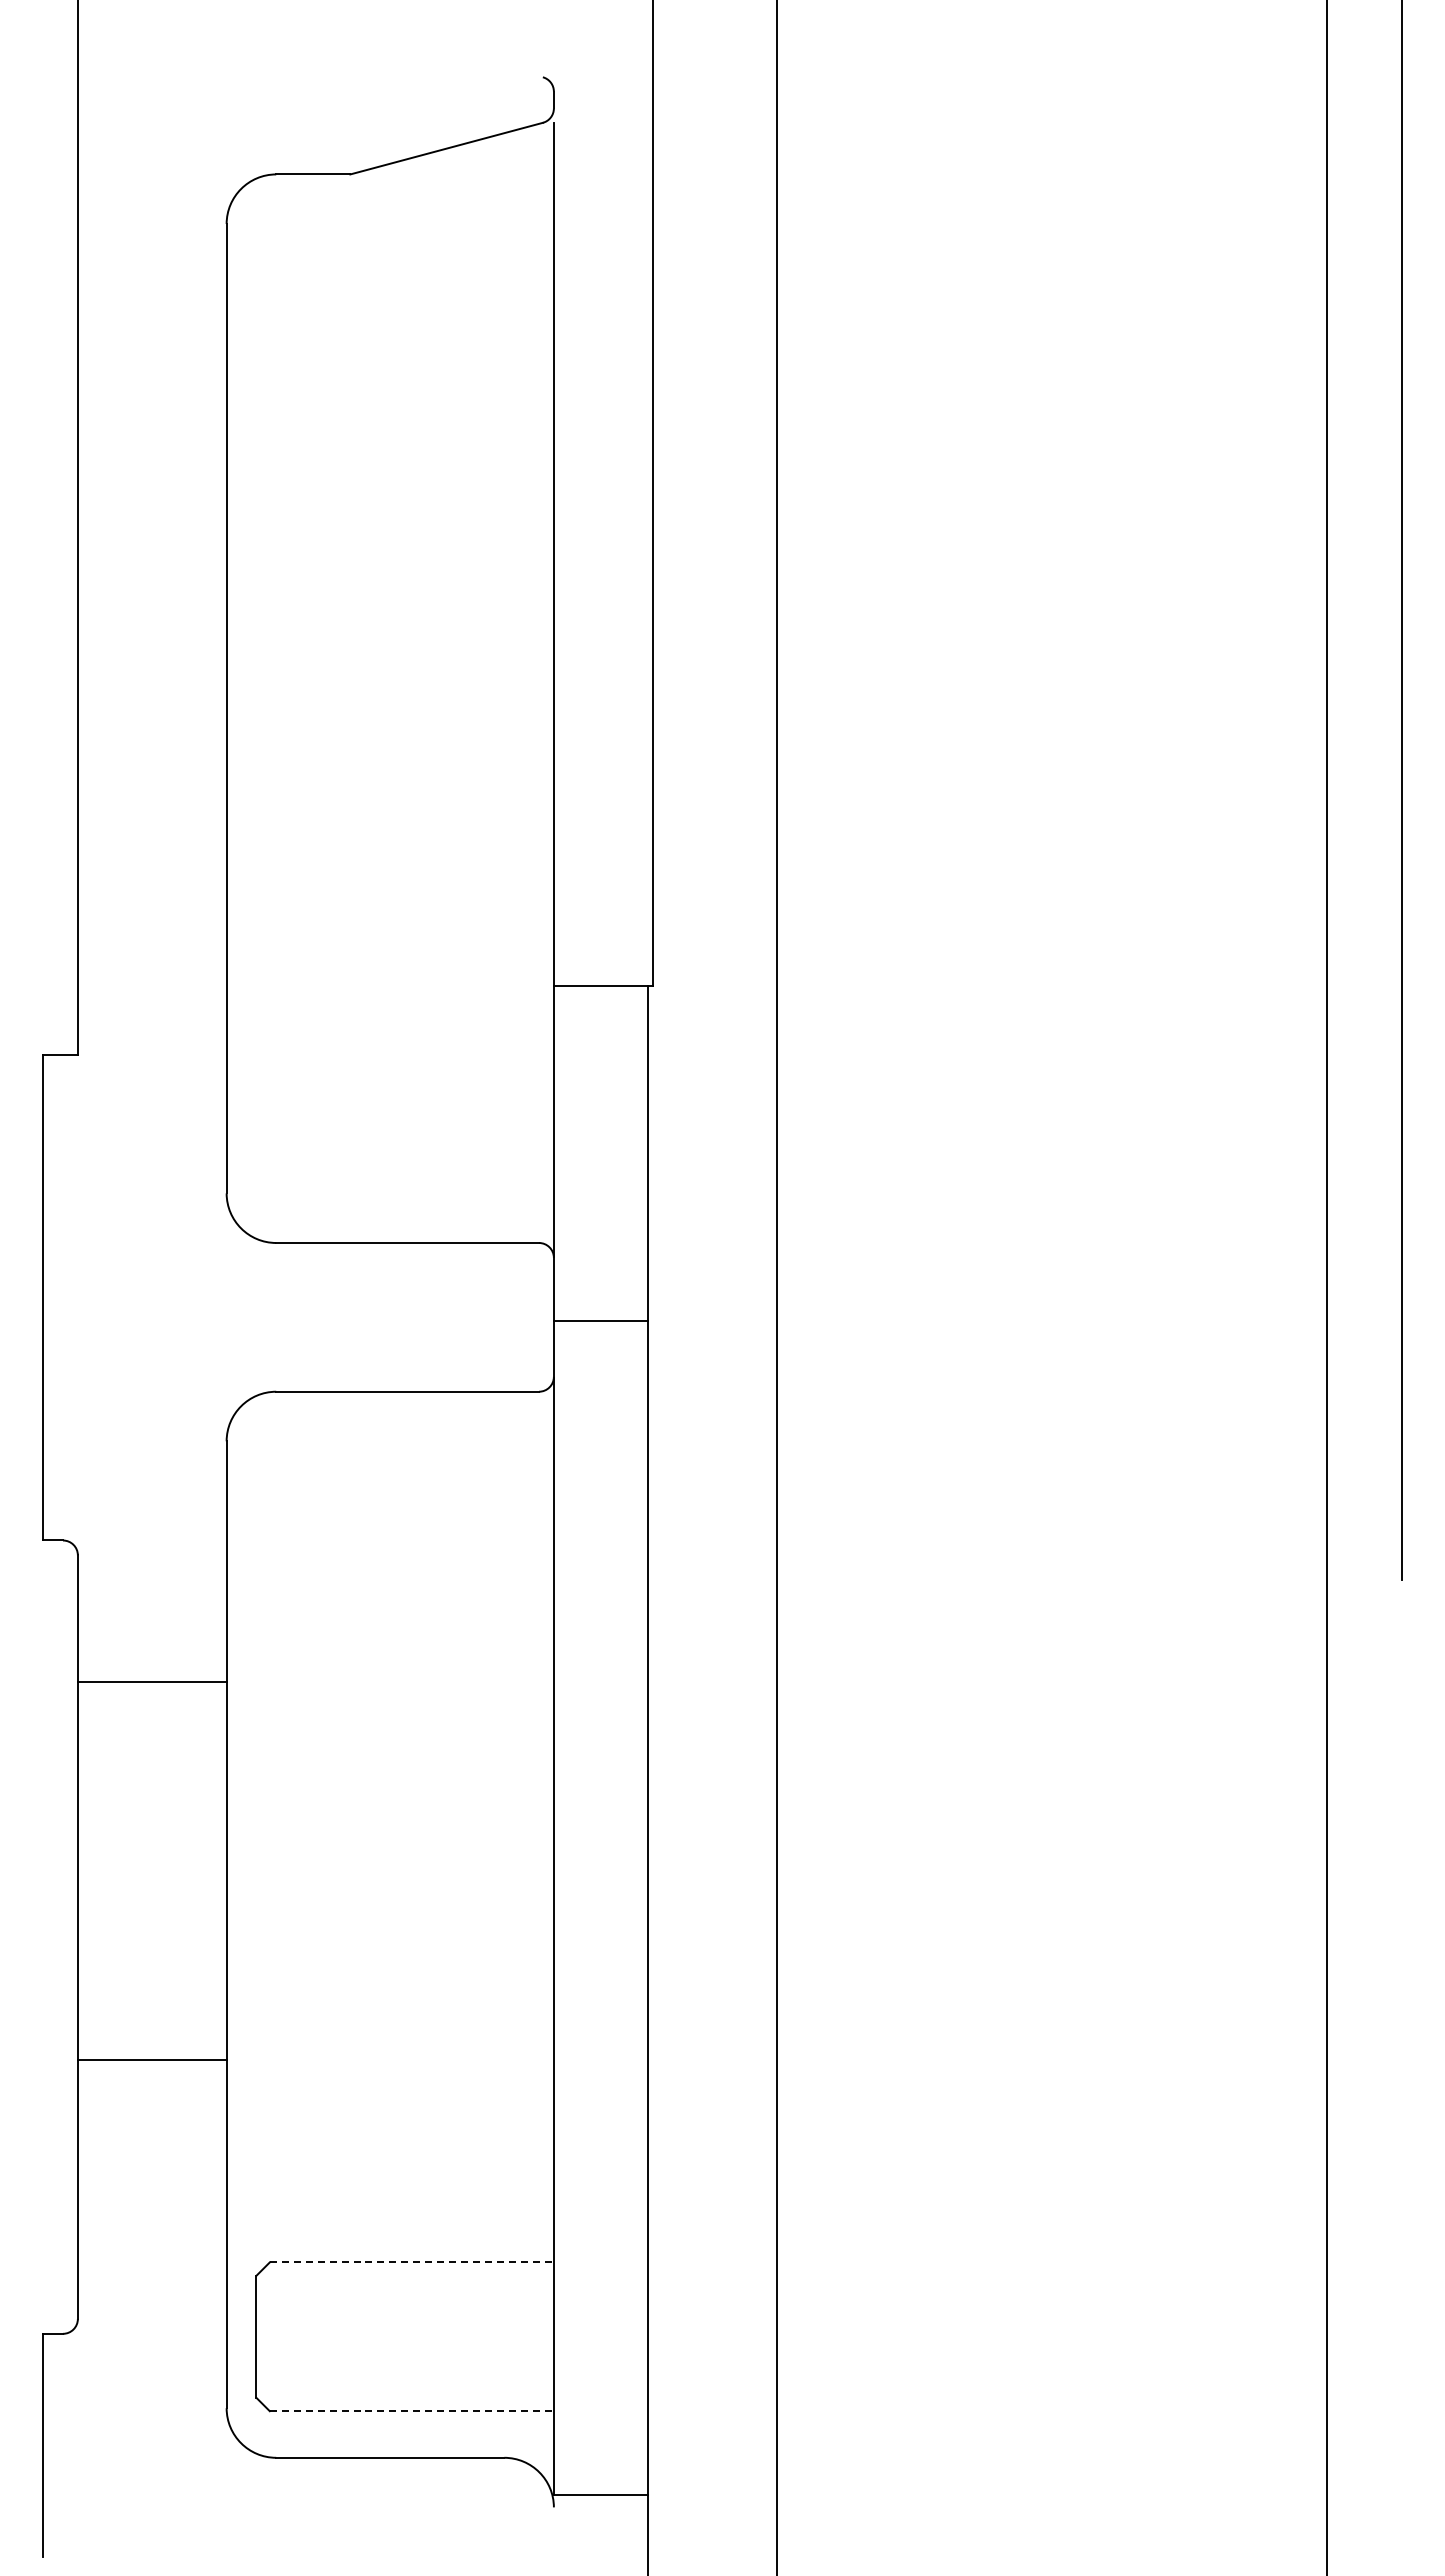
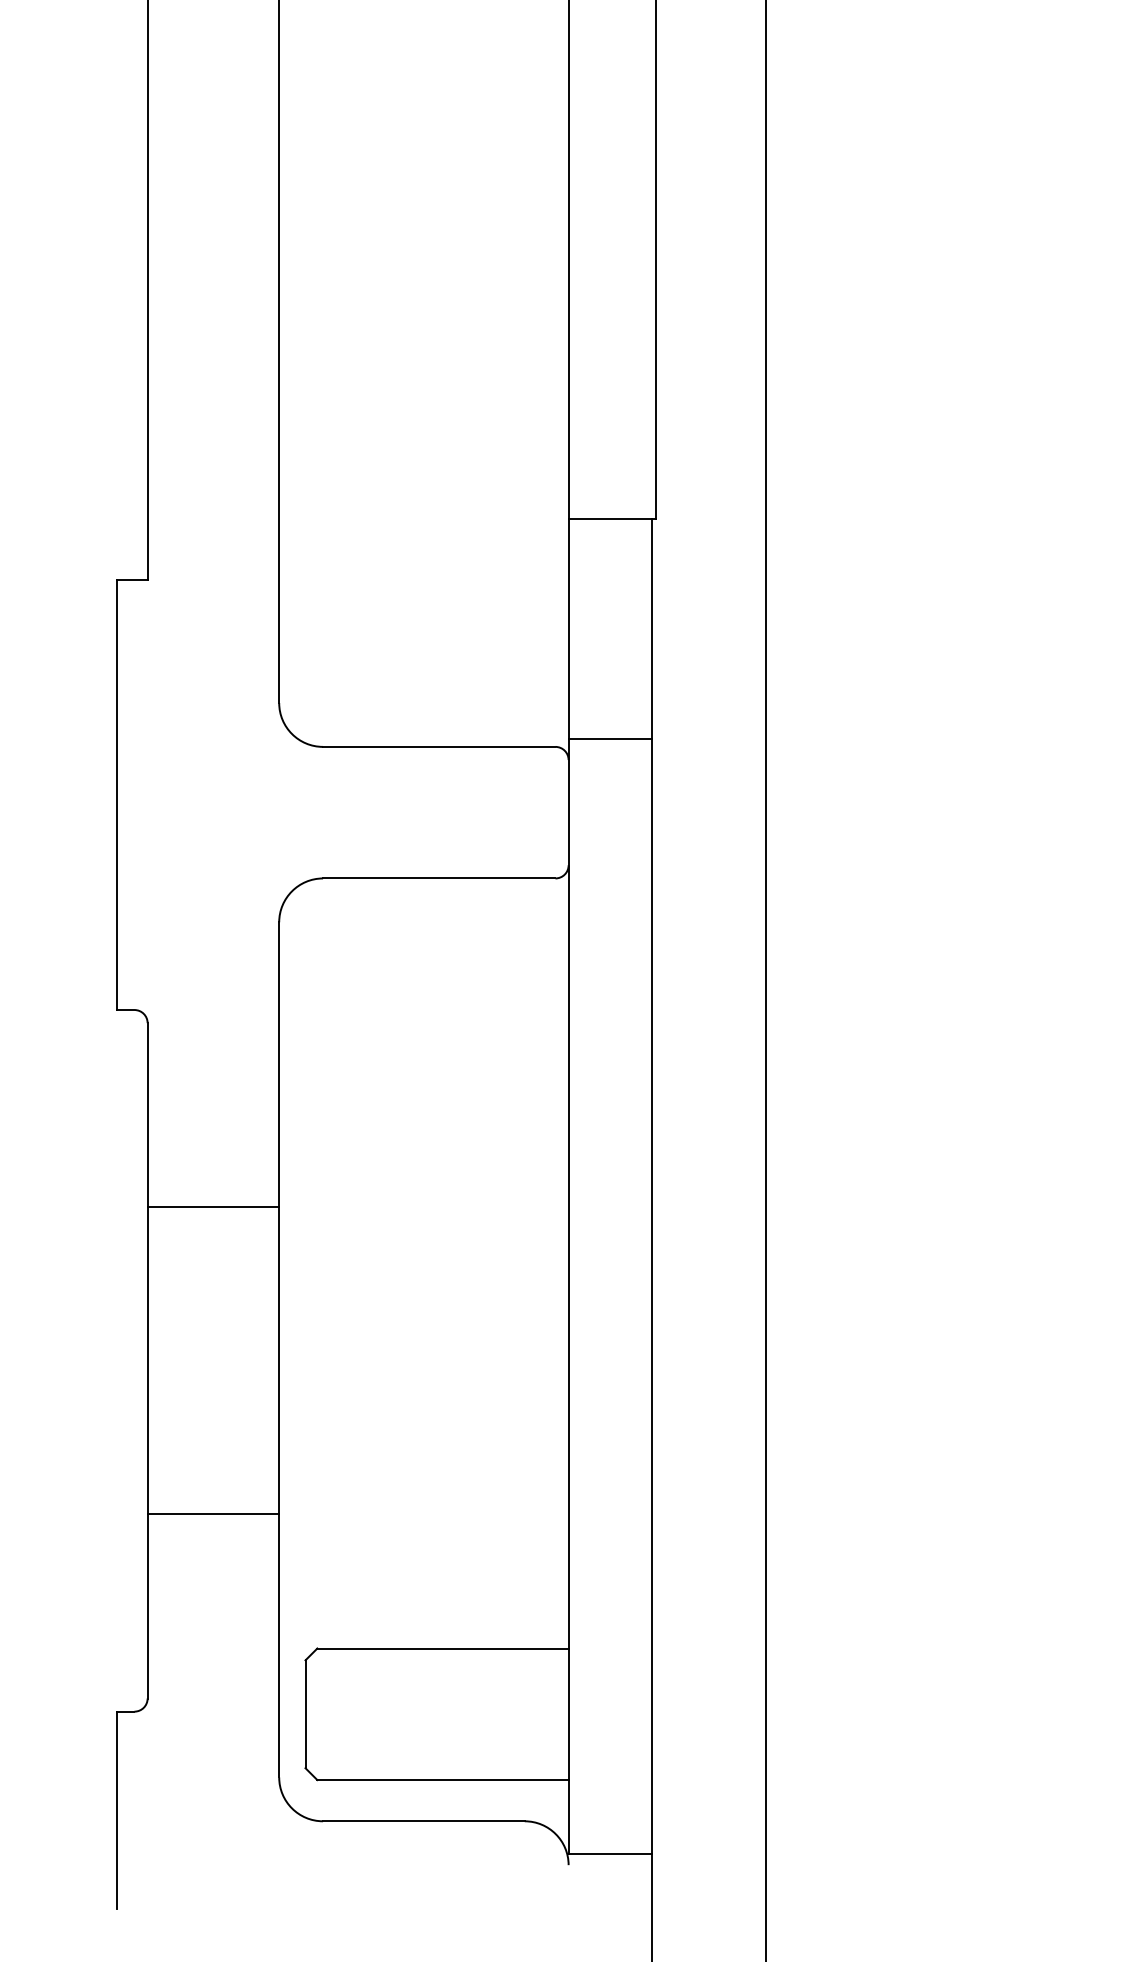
line: (600, 1320) -> (609, 738), moved
line: (151, 1681) -> (212, 1207), moved
line: (151, 2059) -> (212, 1514), moved
line: (412, 2262) -> (443, 1648), dashed -> solid
line: (412, 2411) -> (443, 1780), dashed -> solid

